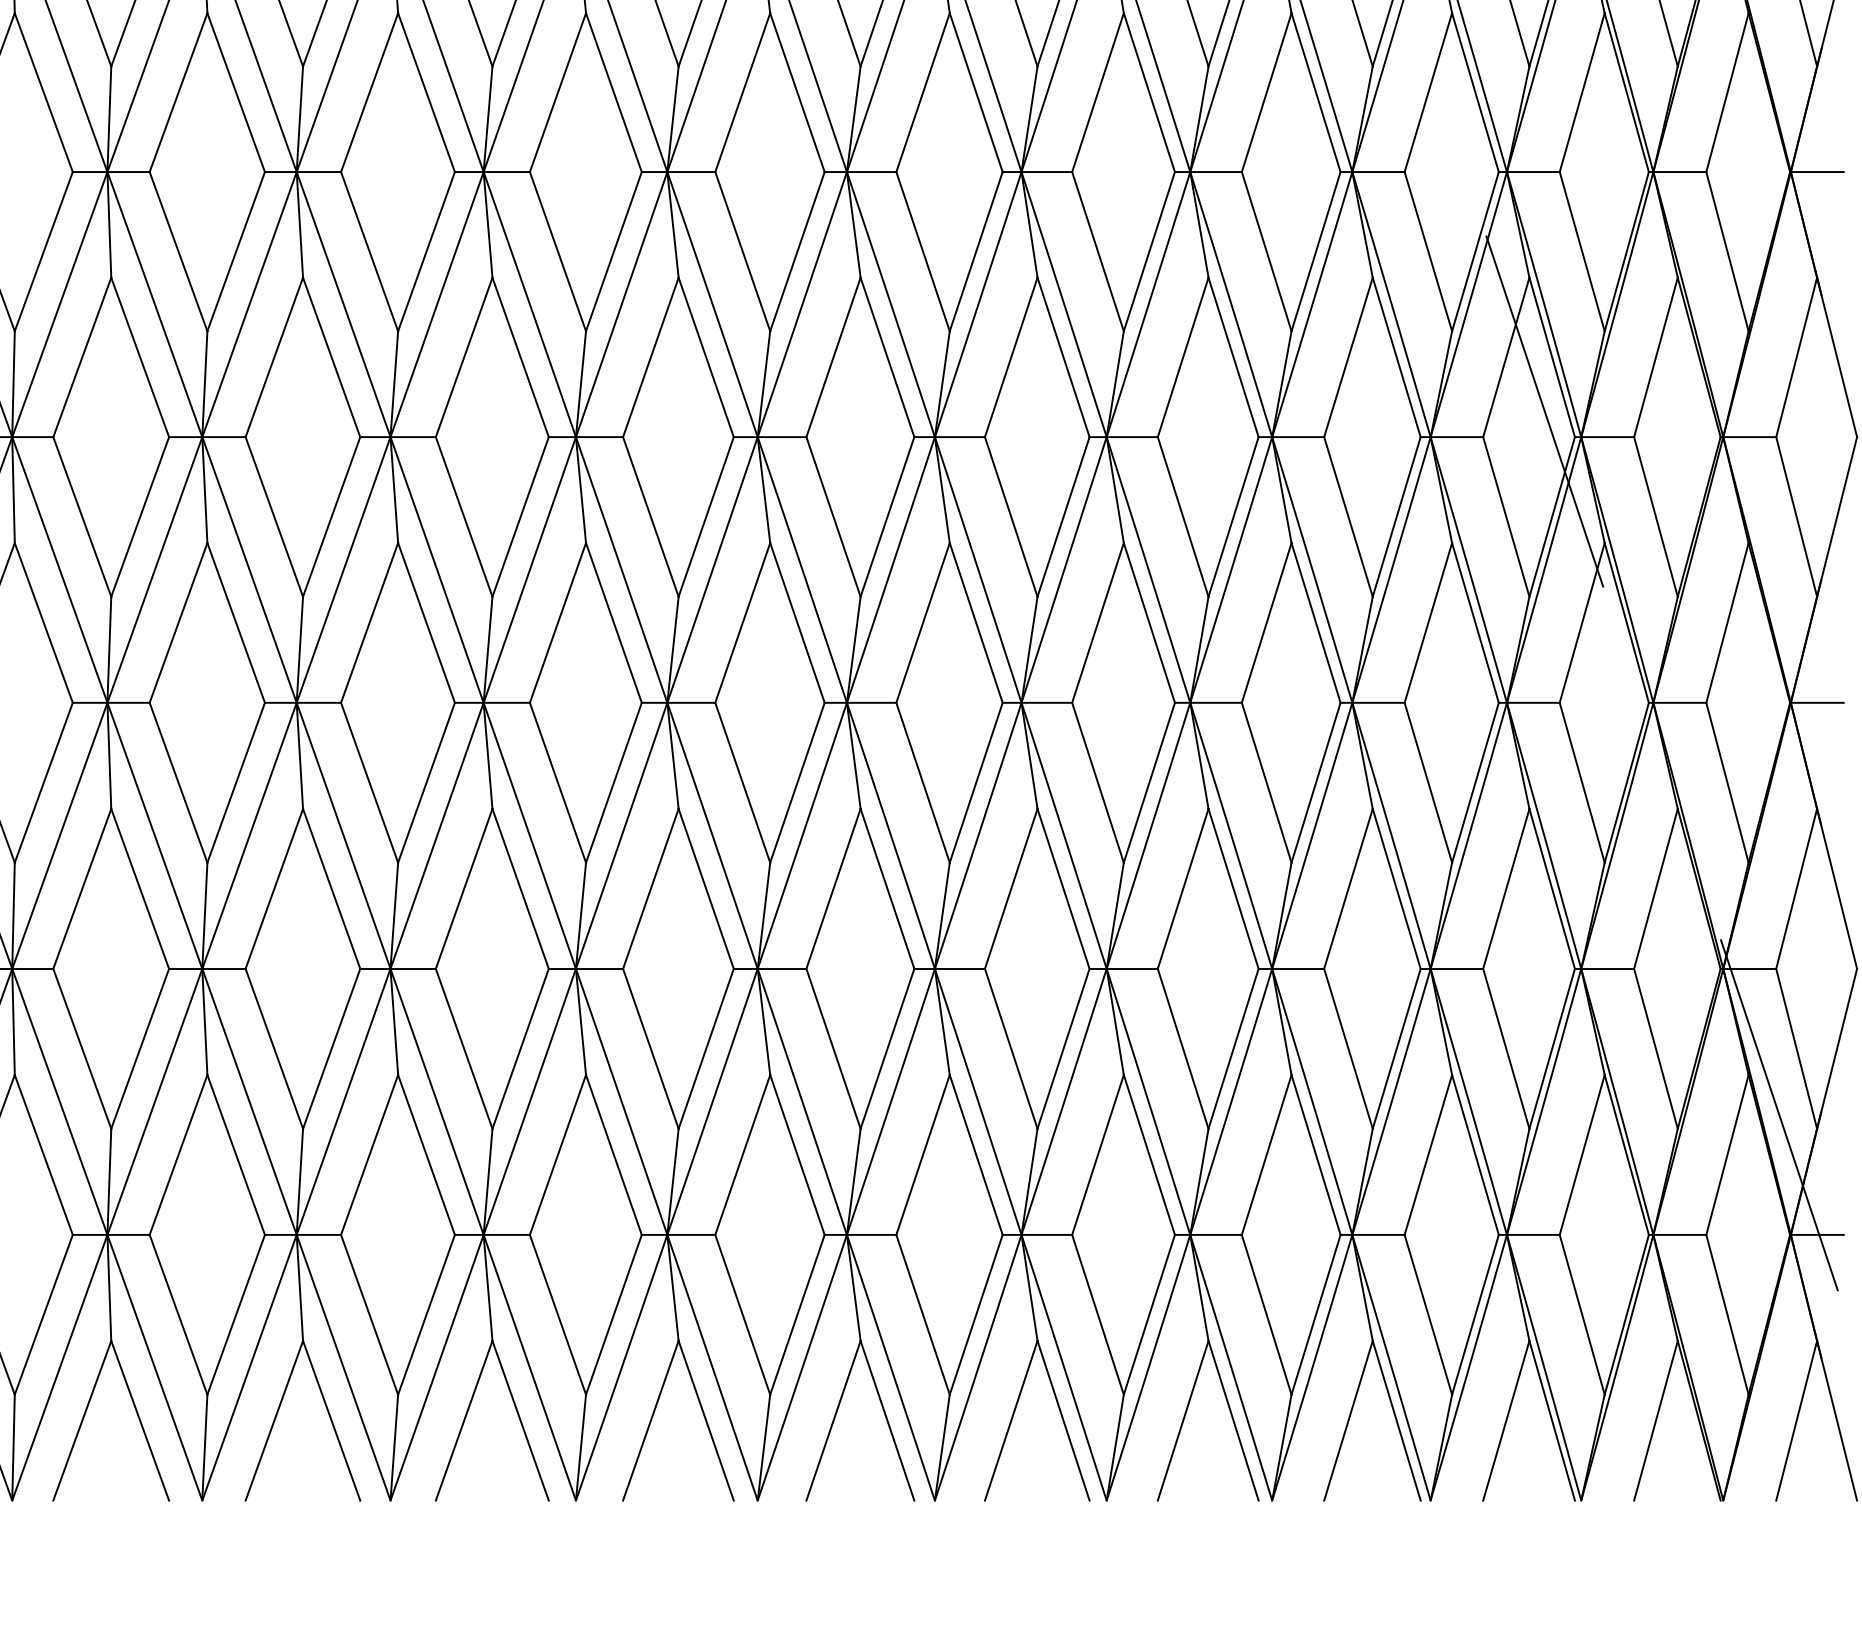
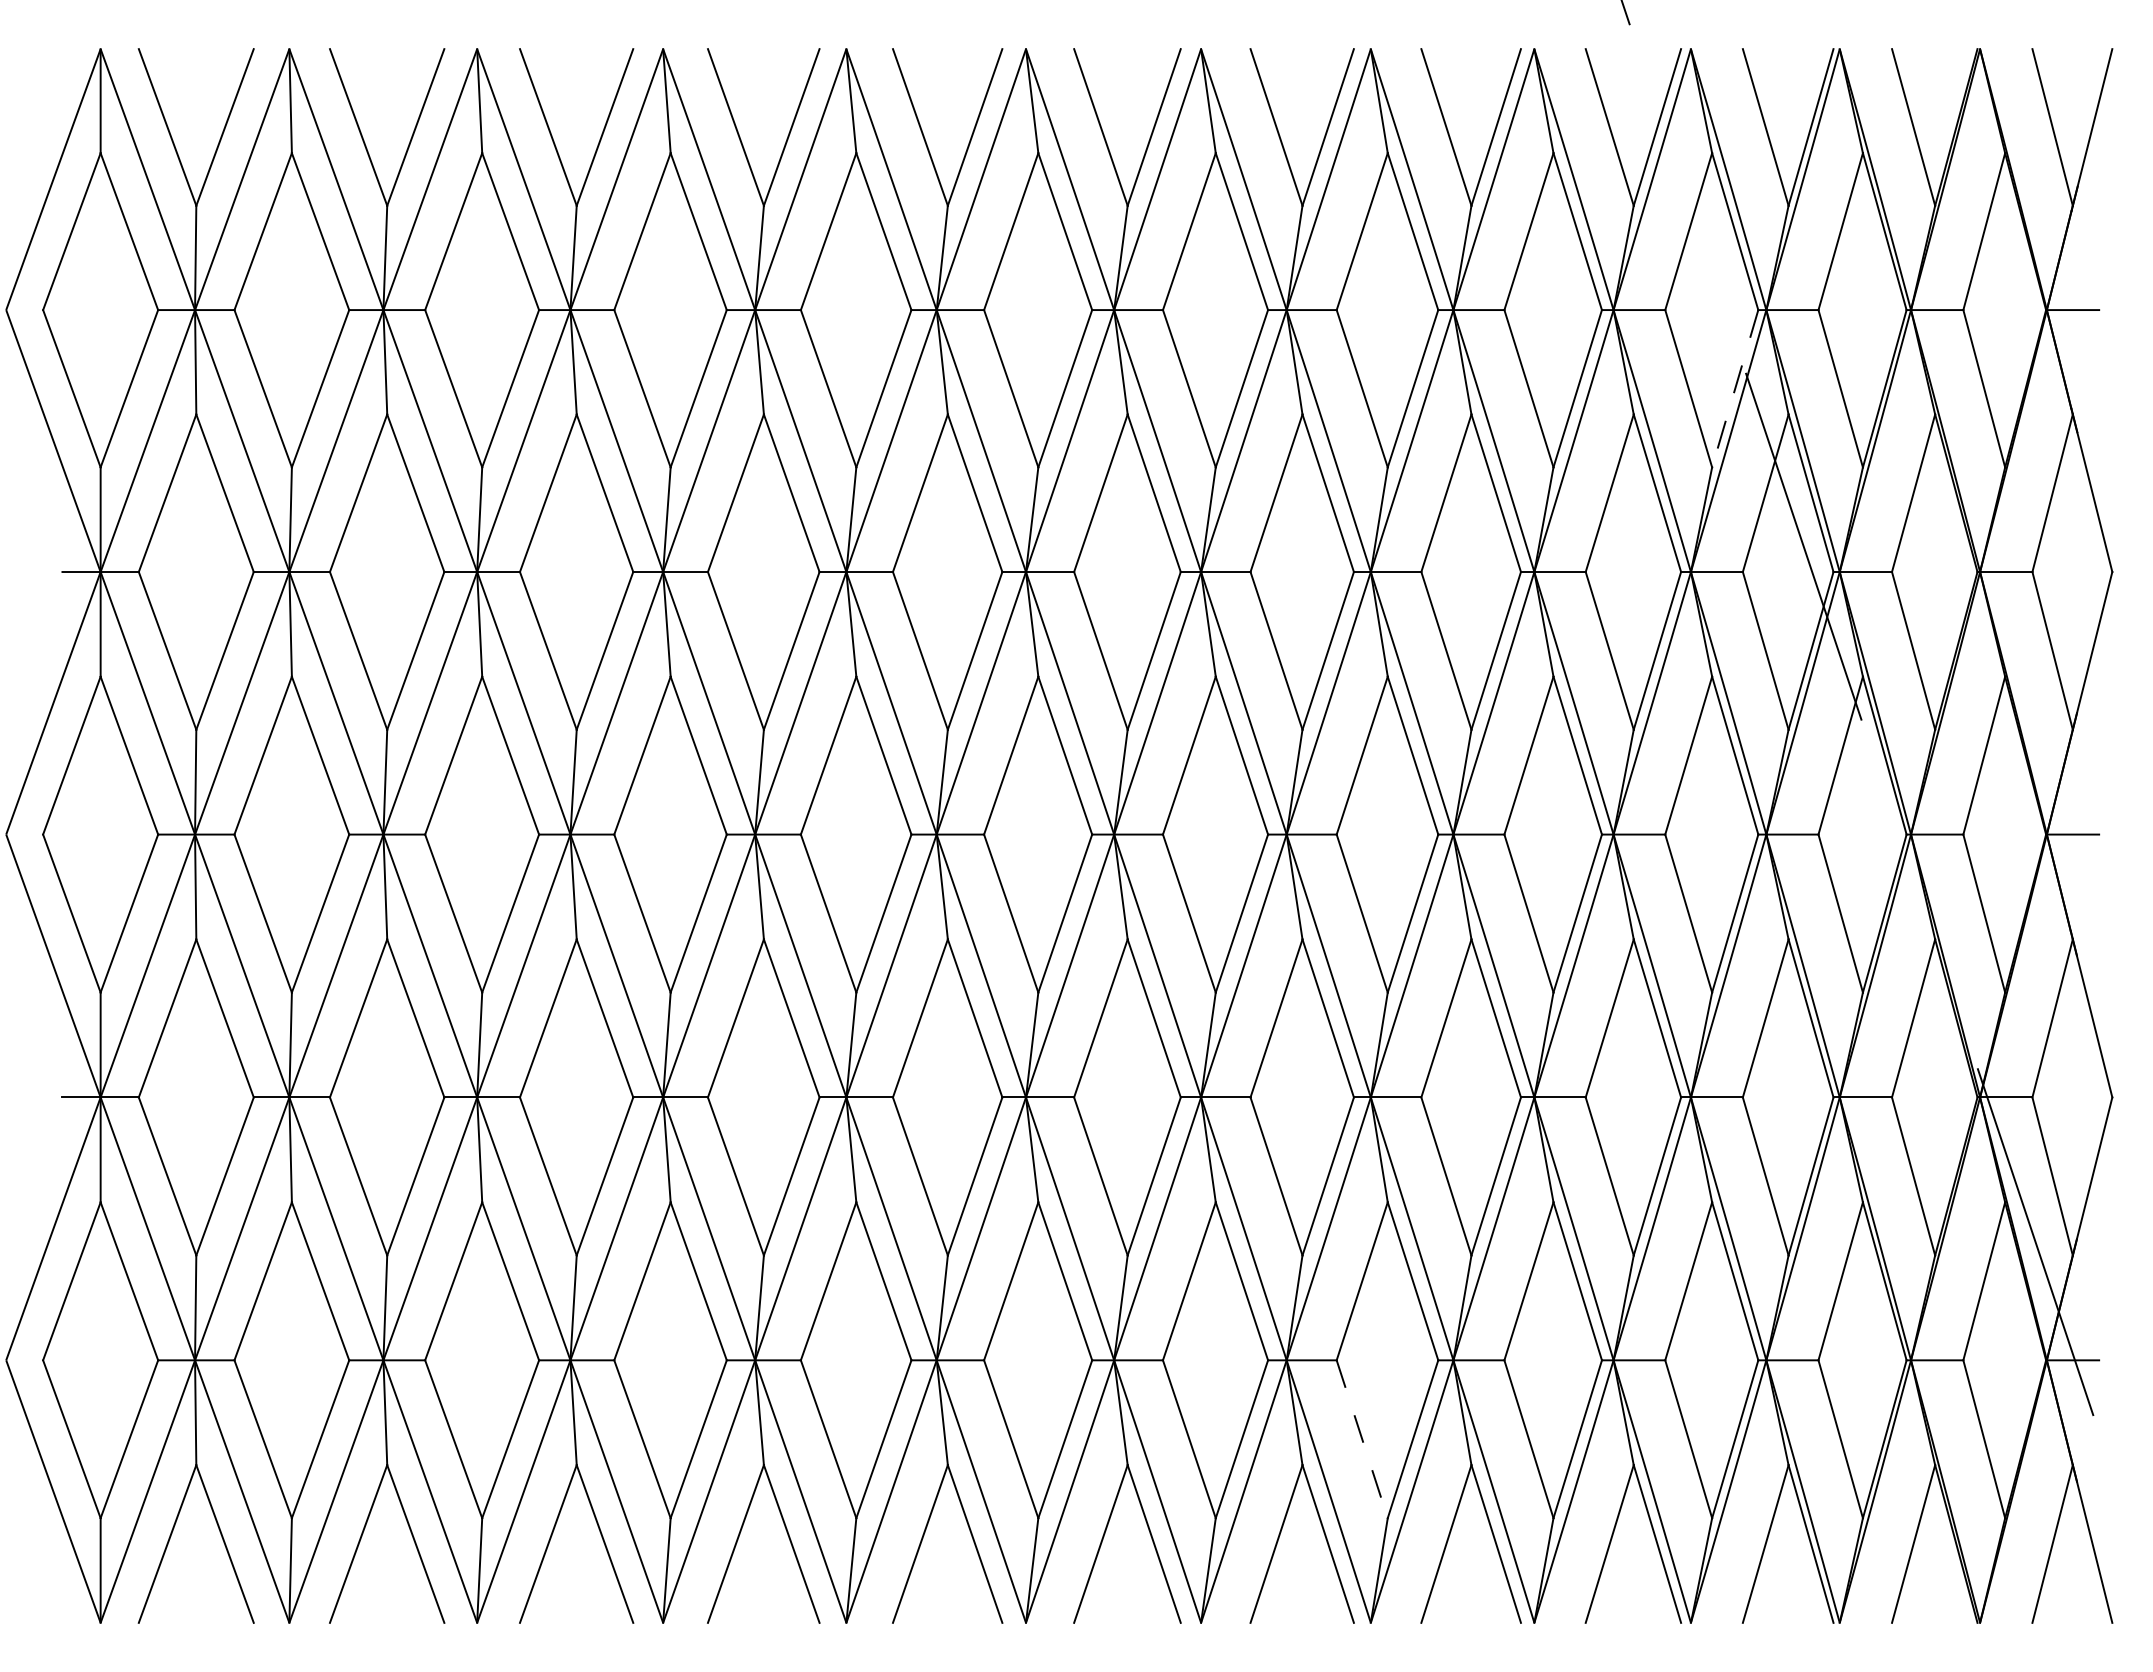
line: (1475, 251) -> (1735, 388), solid -> dashed
line: (1098, 1315) -> (1362, 1439), solid -> dashed

